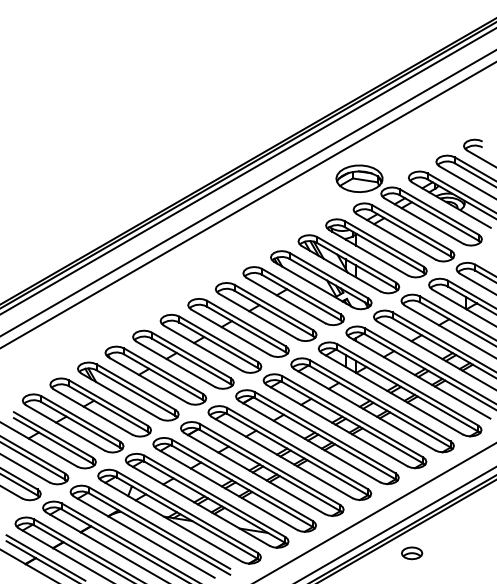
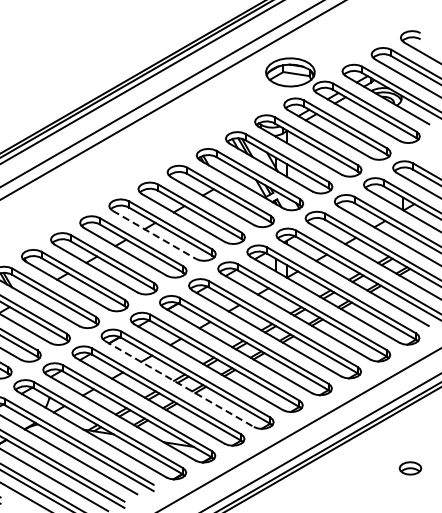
line: (230, 332) -> (153, 234), solid -> dashed
line: (254, 473) -> (179, 384), solid -> dashed
part: (412, 553) -> (410, 468), moved

